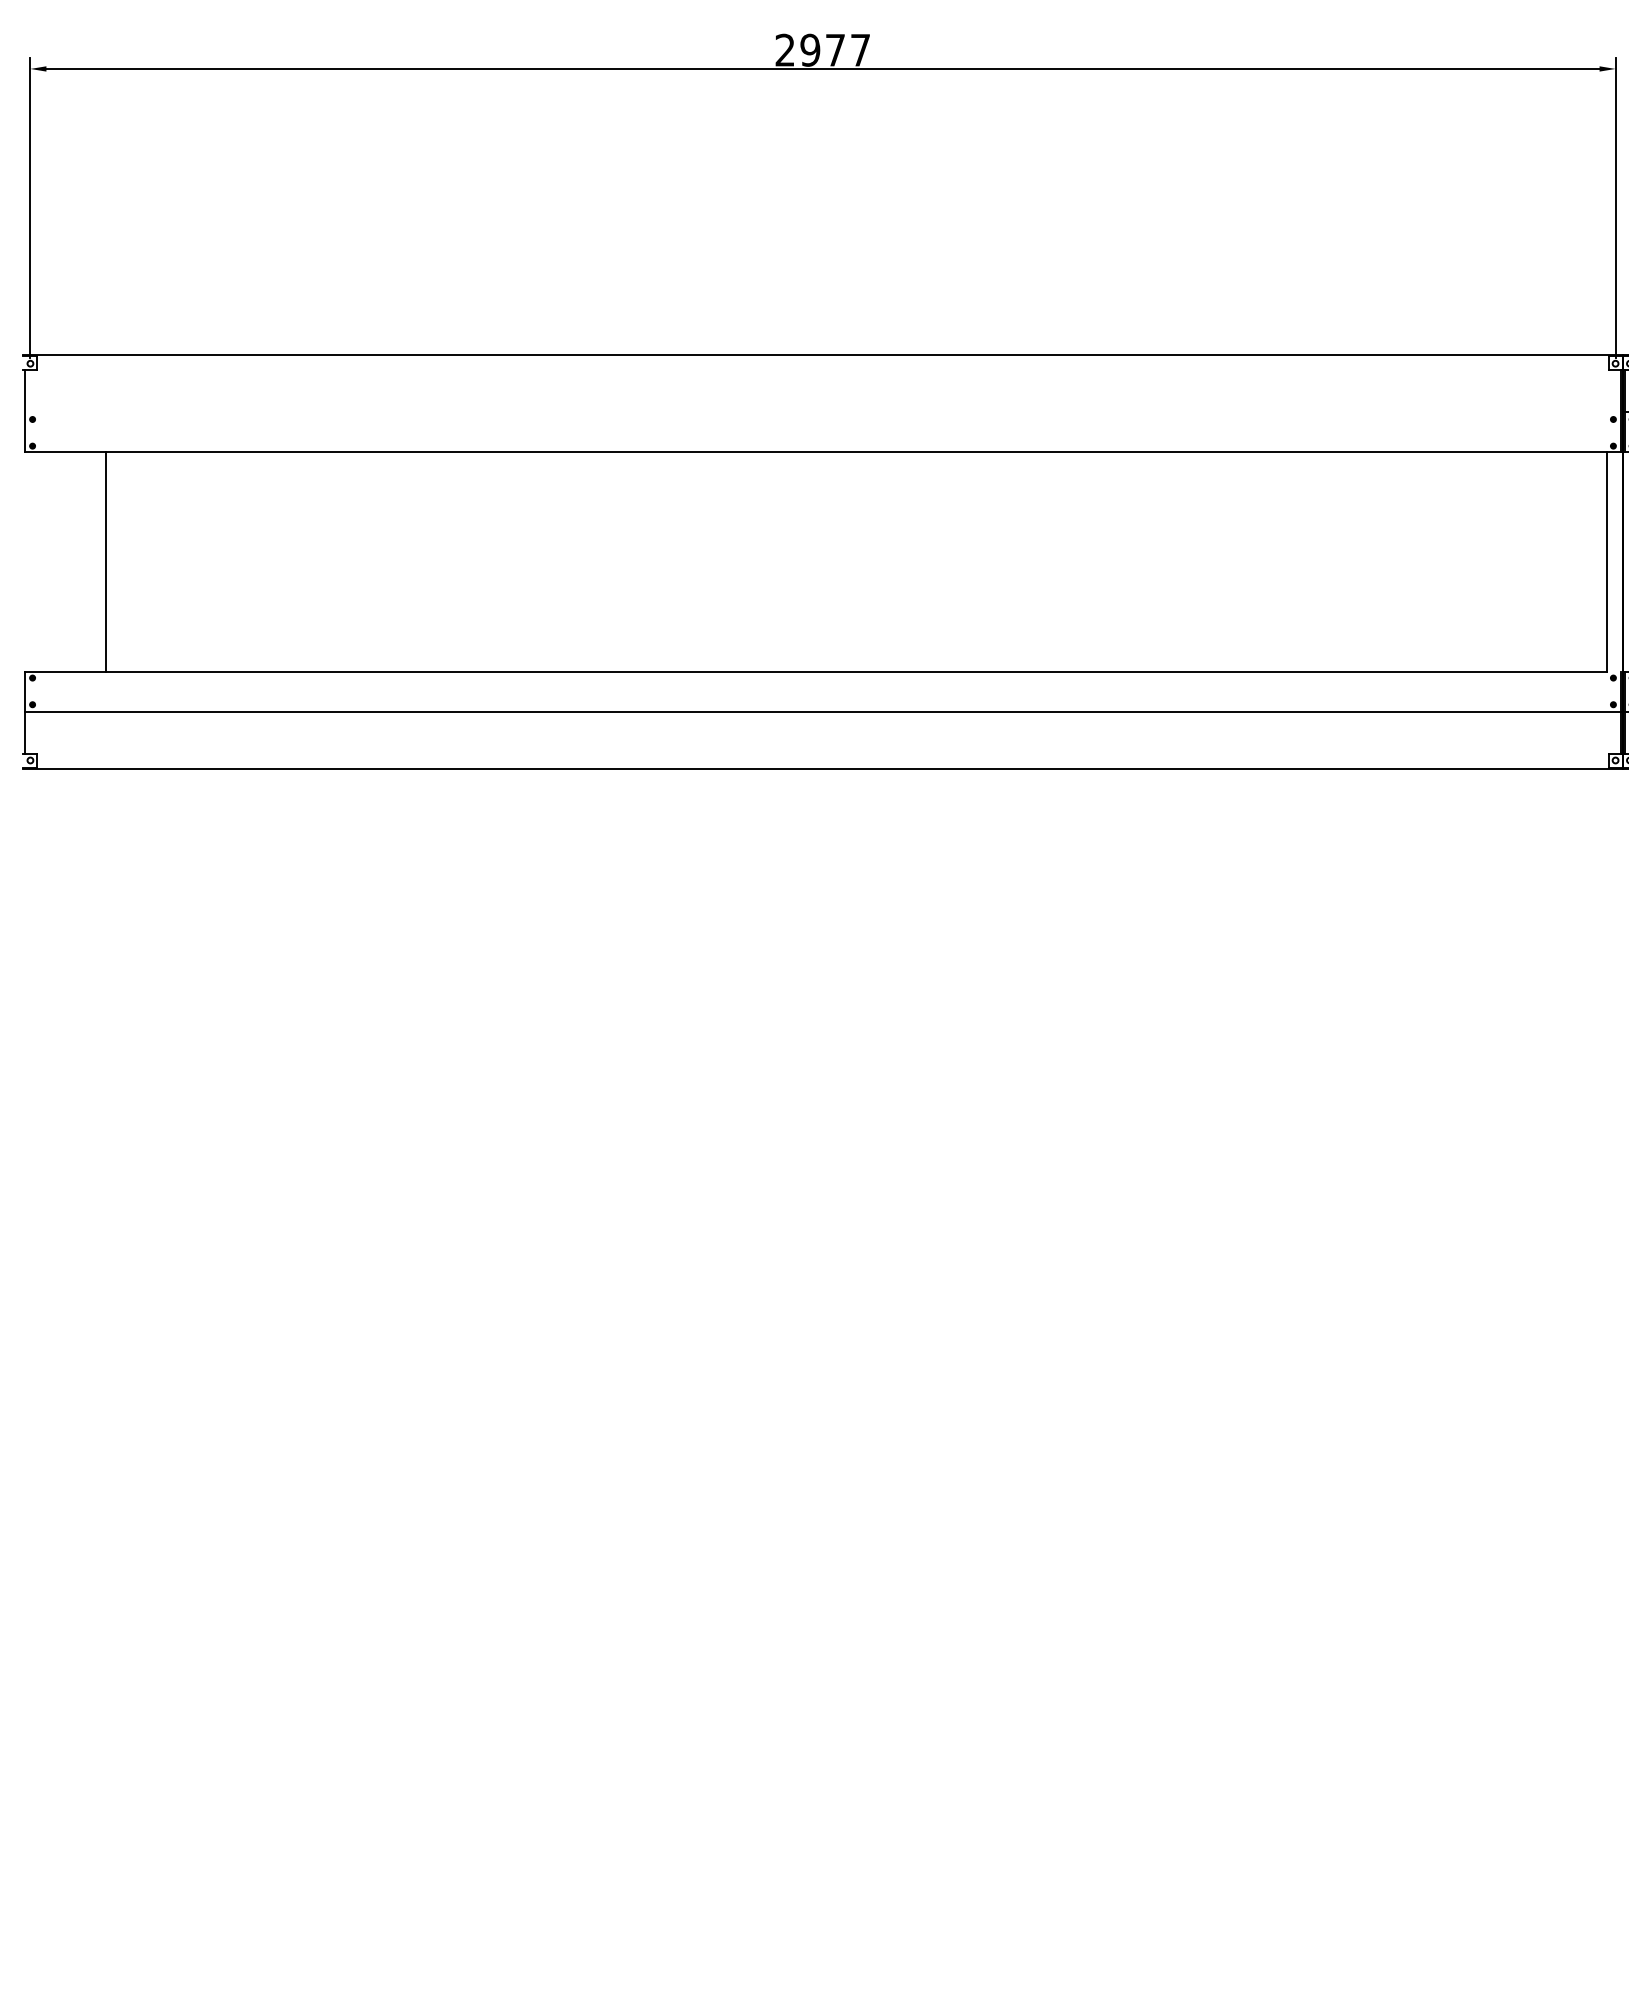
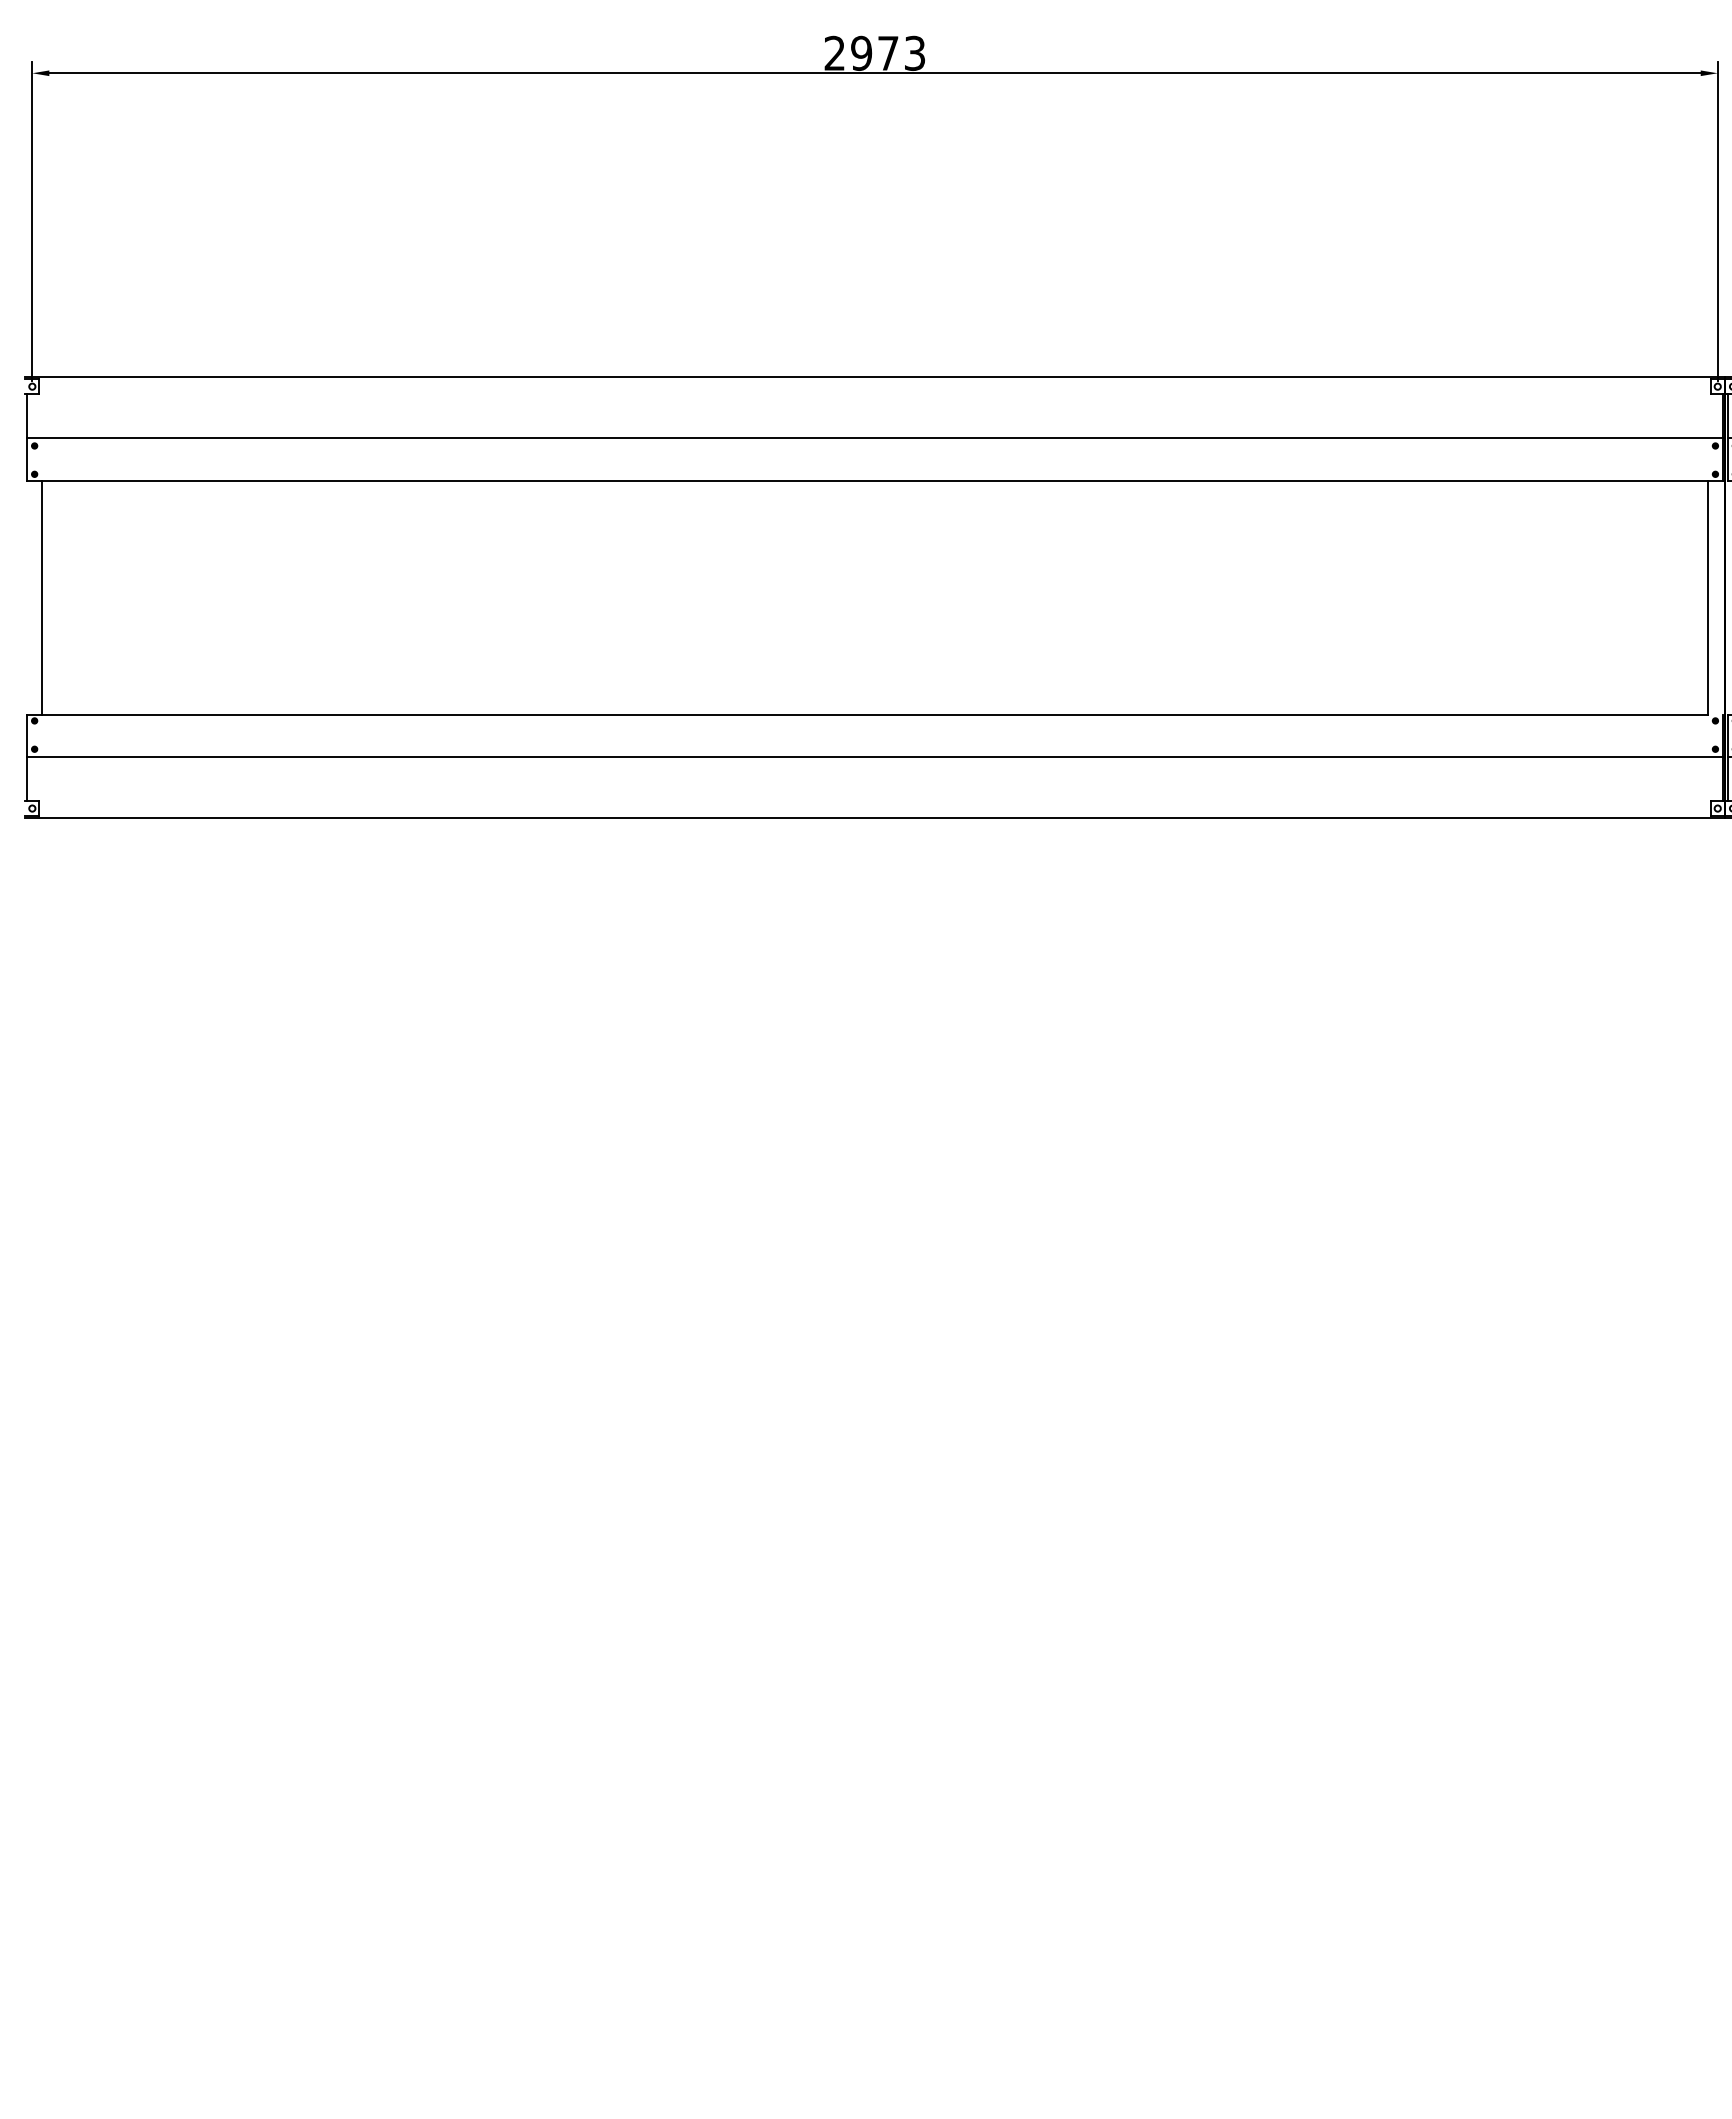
text: (861, 49) -> (915, 52), 2977 -> 2973
line: (822, 412) -> (874, 438), added
line: (105, 561) -> (41, 597), moved

